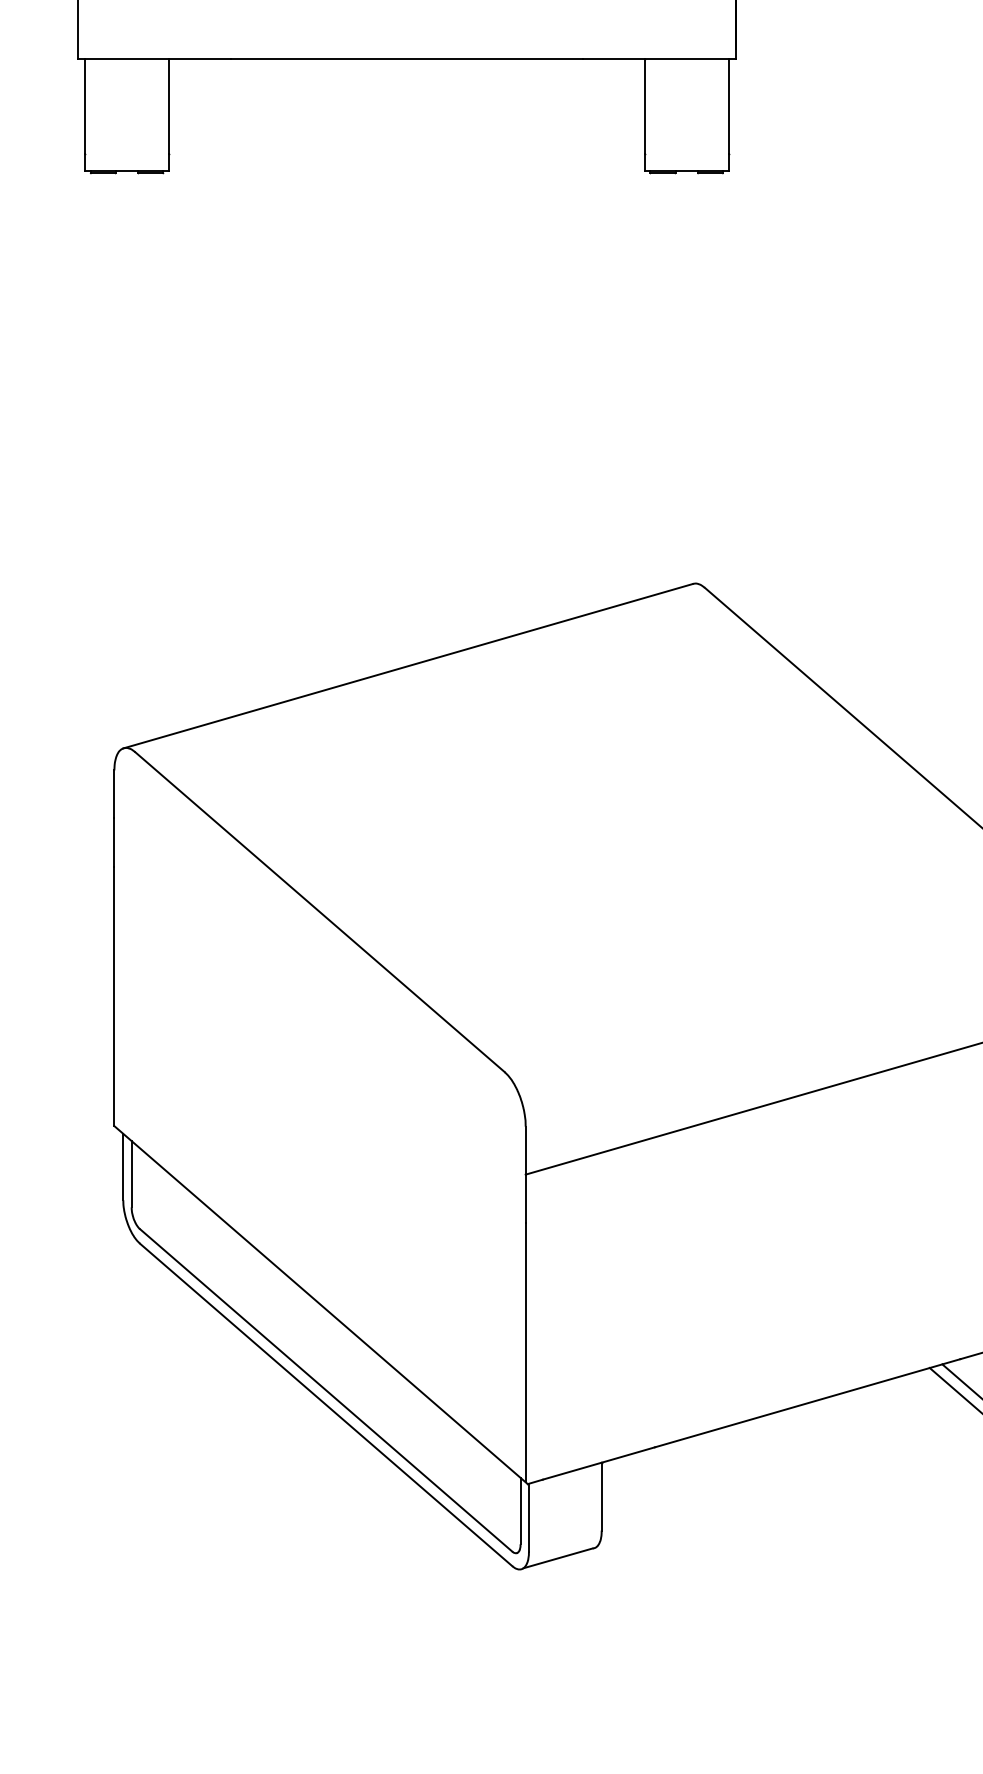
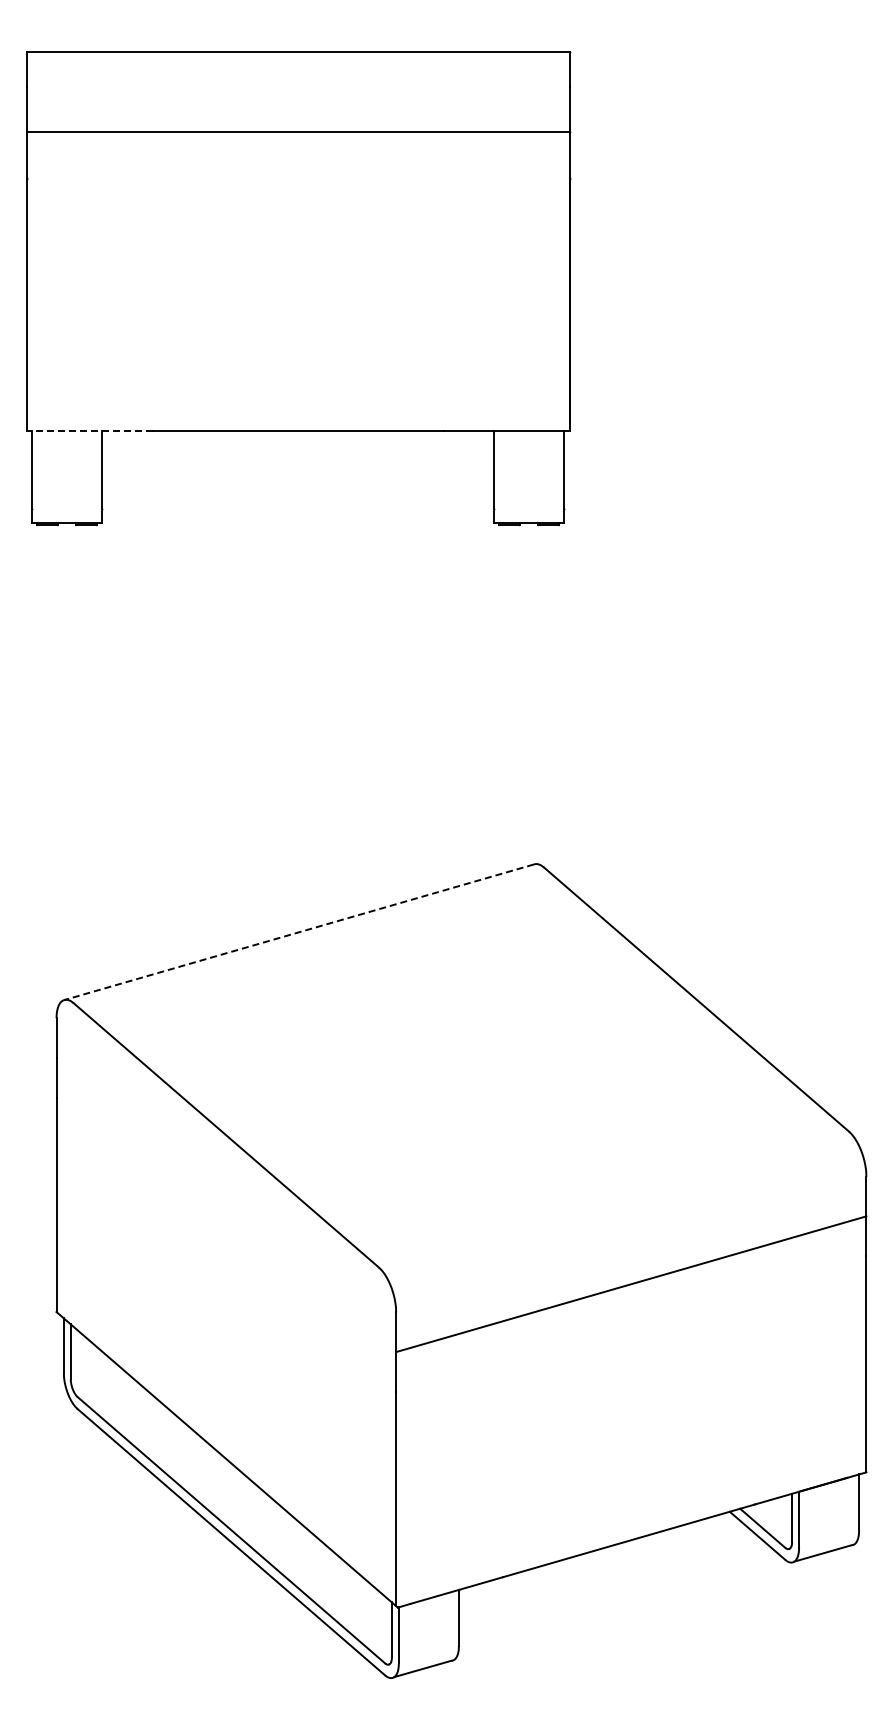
line: (154, 58) -> (89, 430), solid -> dashed
line: (407, 666) -> (298, 932), solid -> dashed

